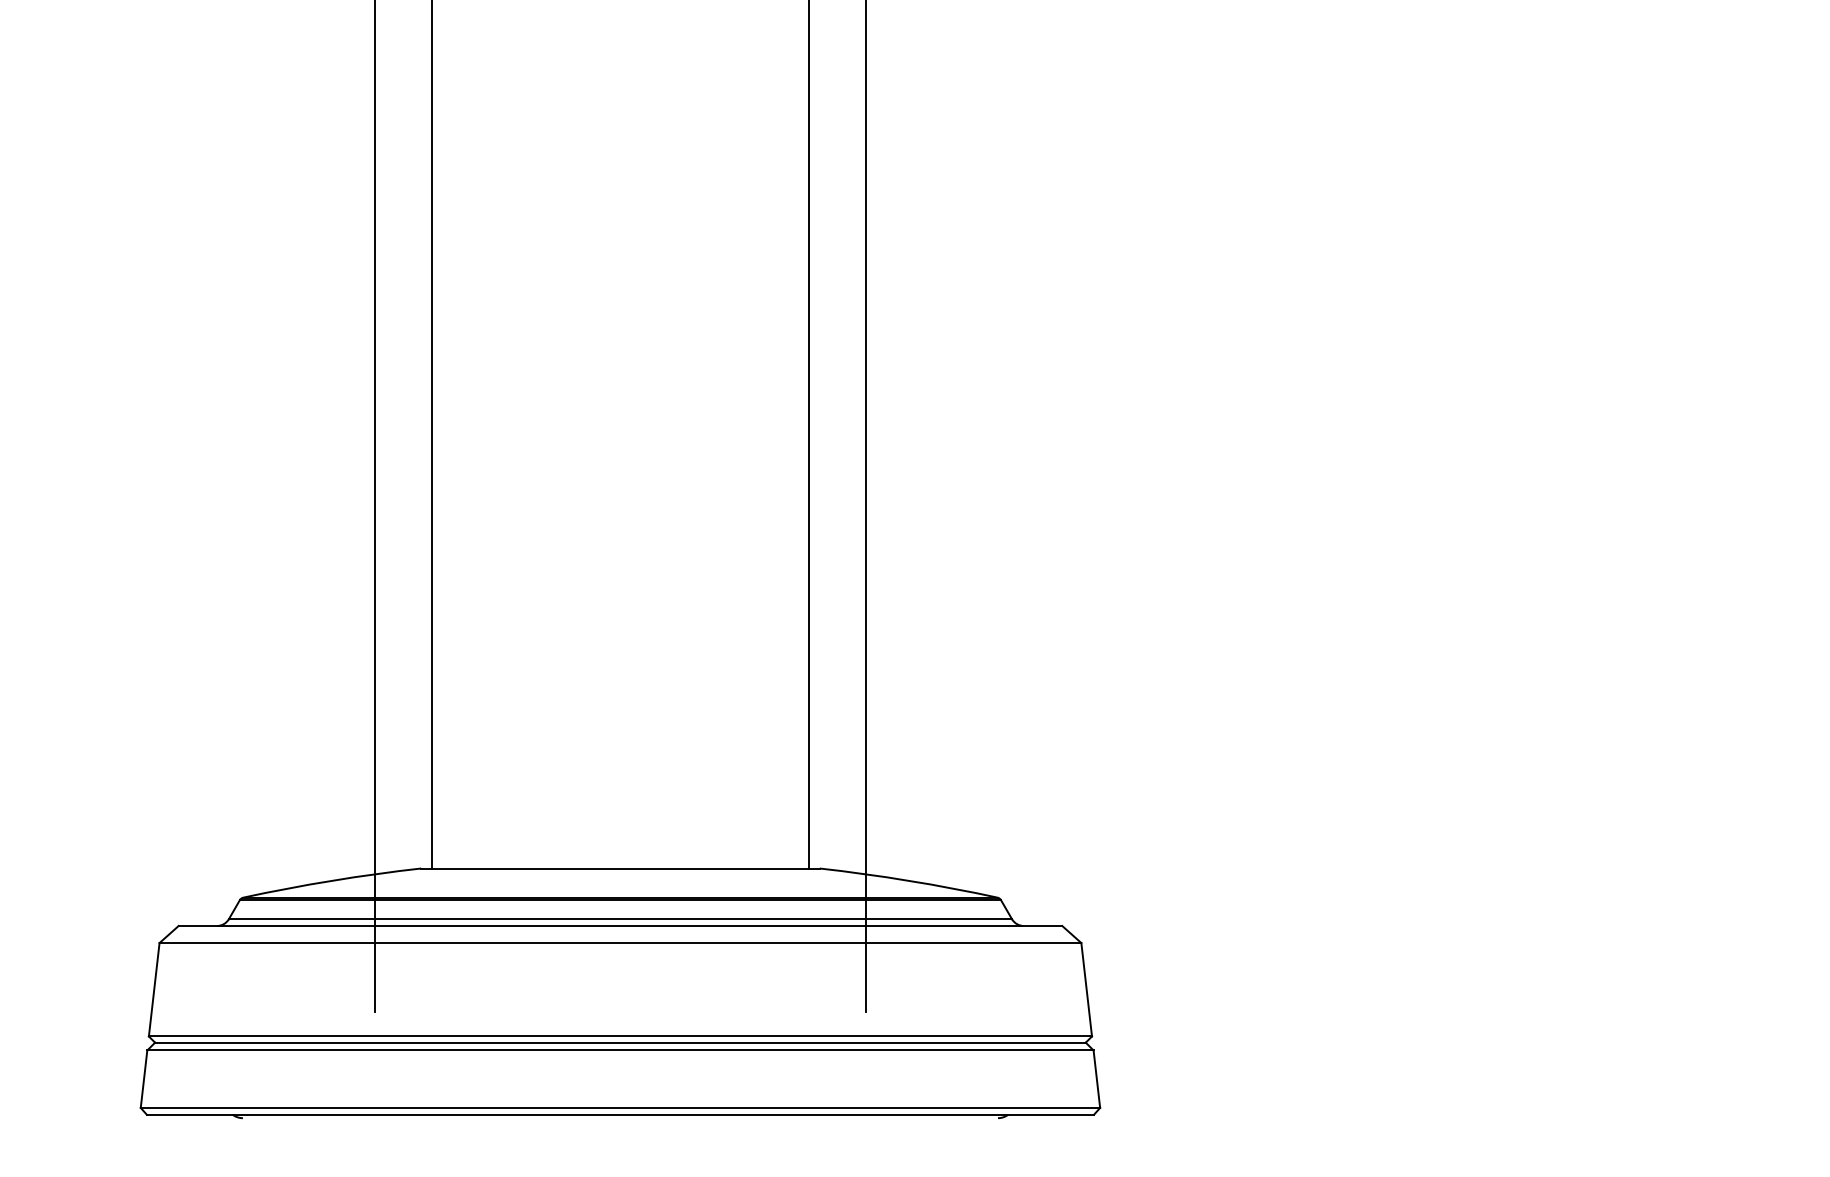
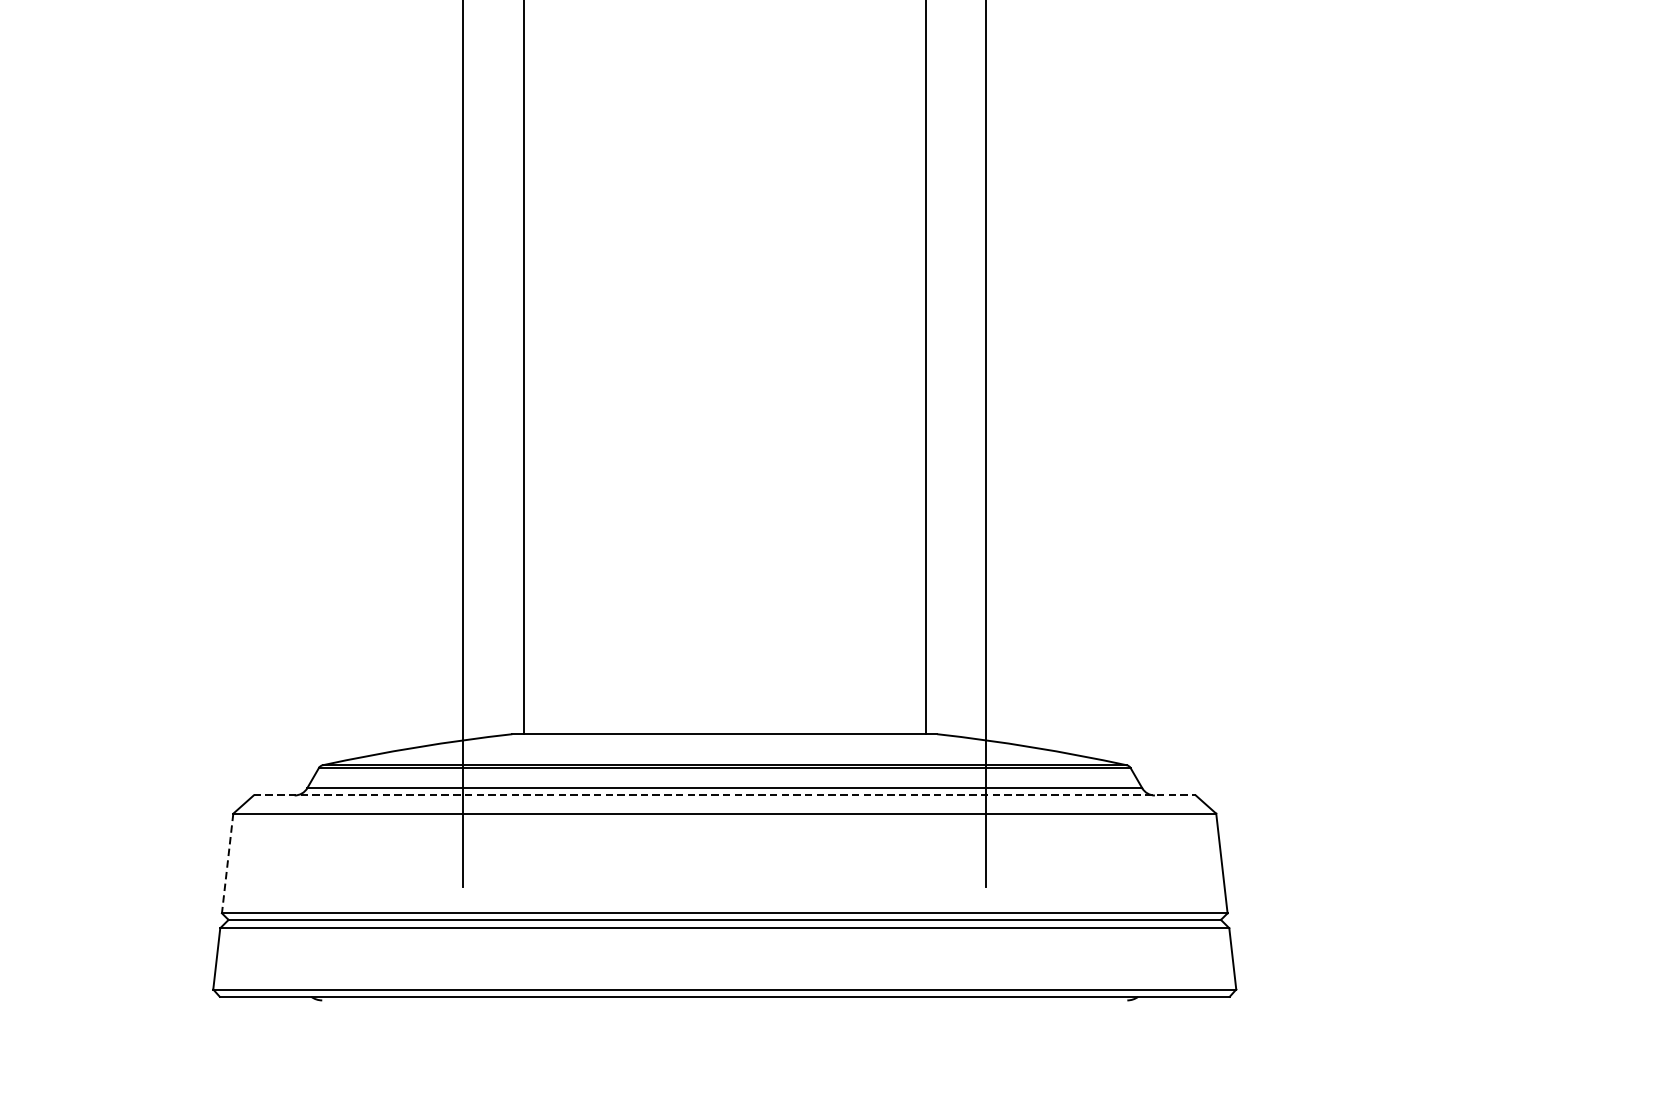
line: (620, 925) -> (724, 794), solid -> dashed
line: (154, 990) -> (227, 864), solid -> dashed

